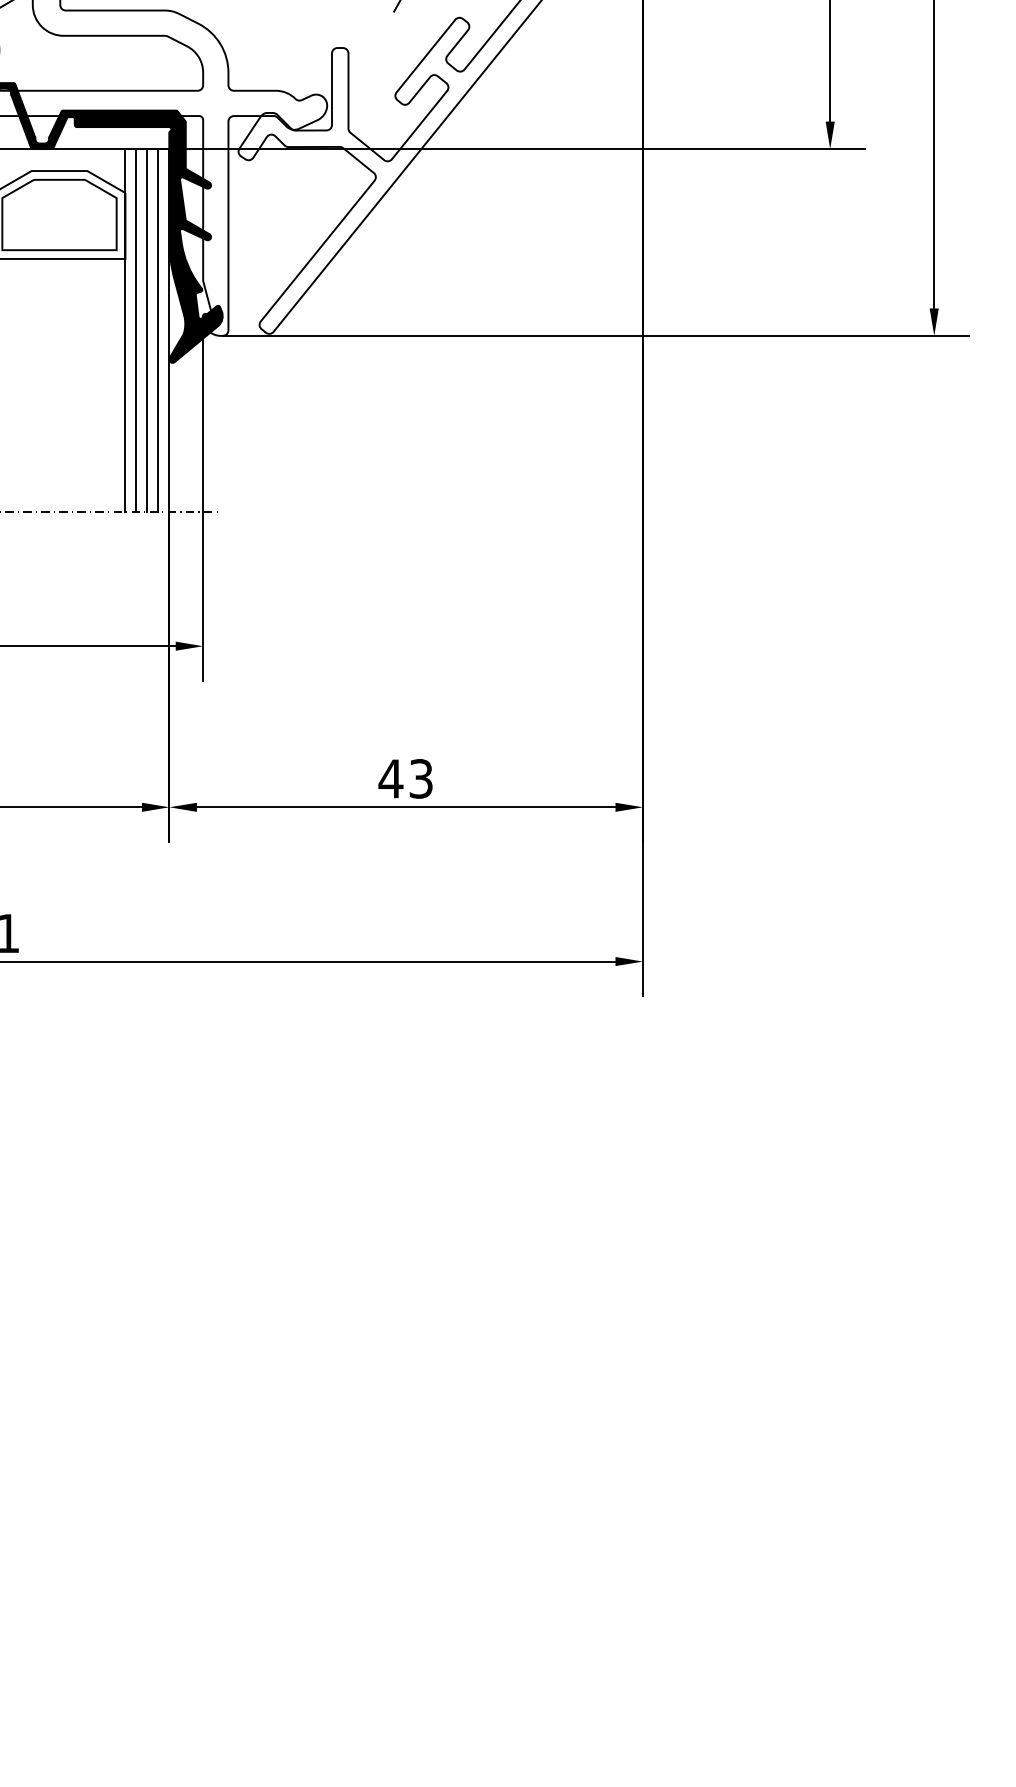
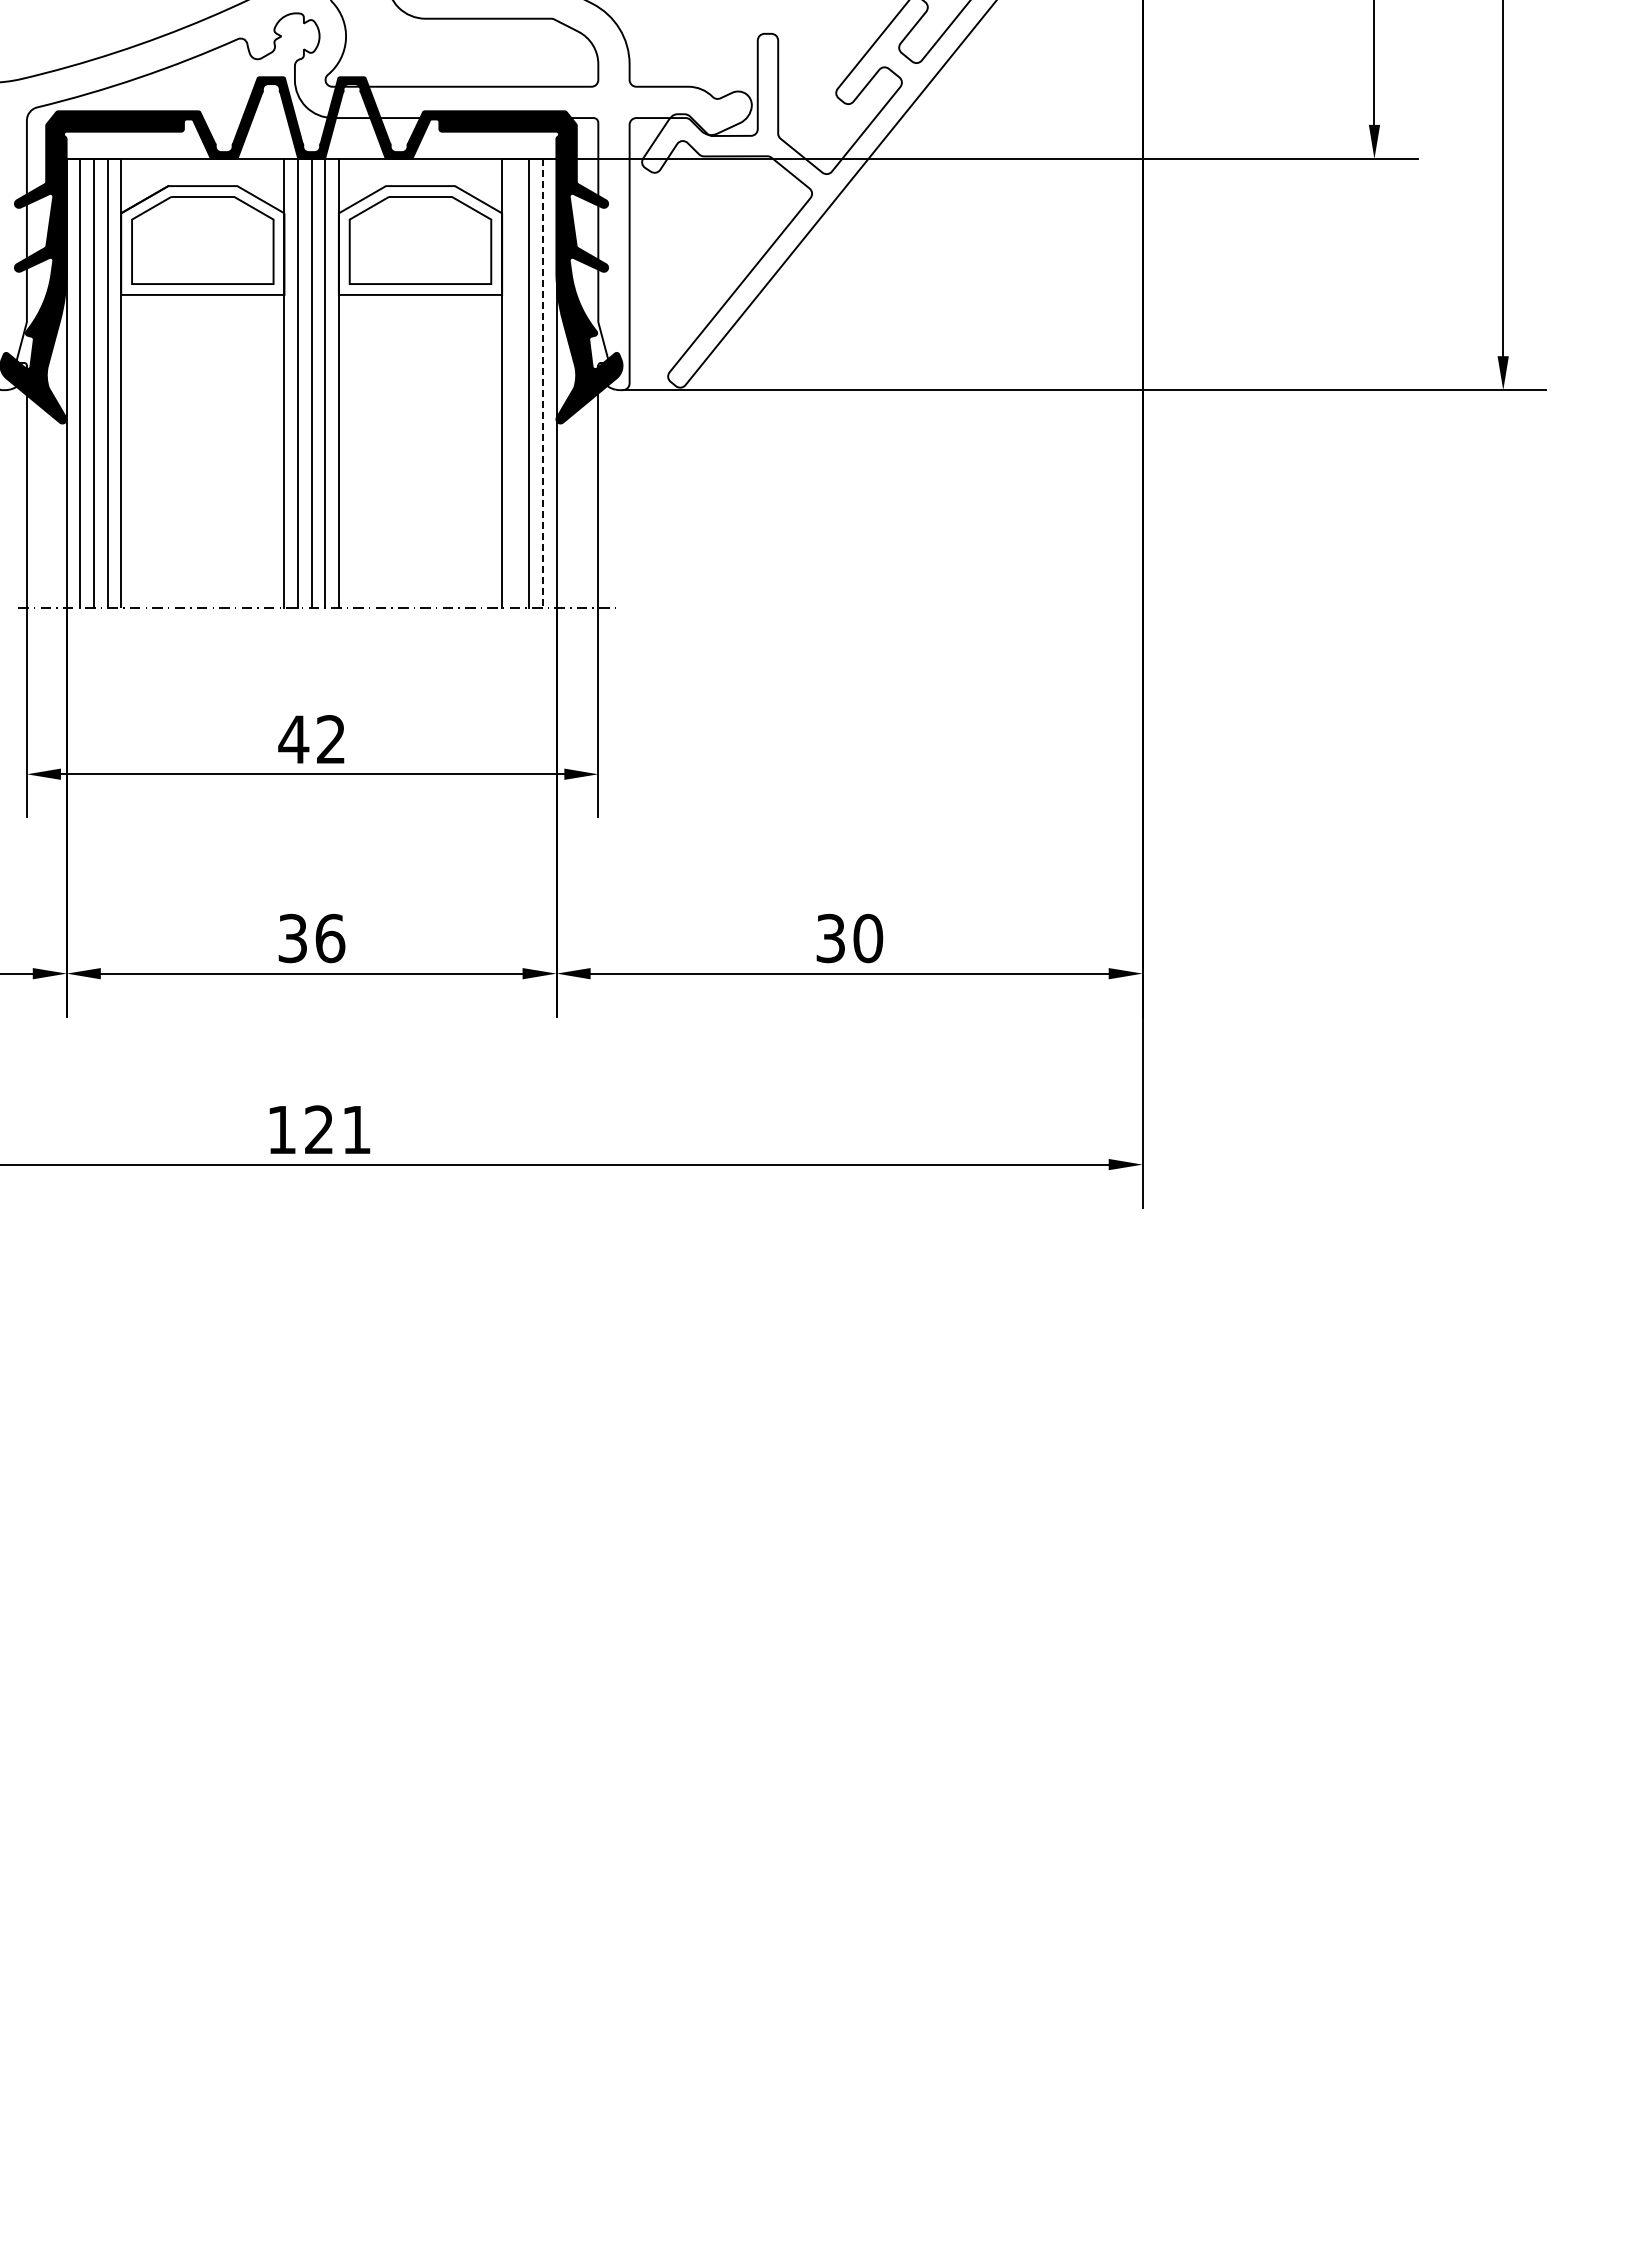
line: (136, 329) -> (515, 382), removed
line: (158, 330) -> (542, 383), solid -> dashed
text: (406, 778) -> (849, 938), 43 -> 30

